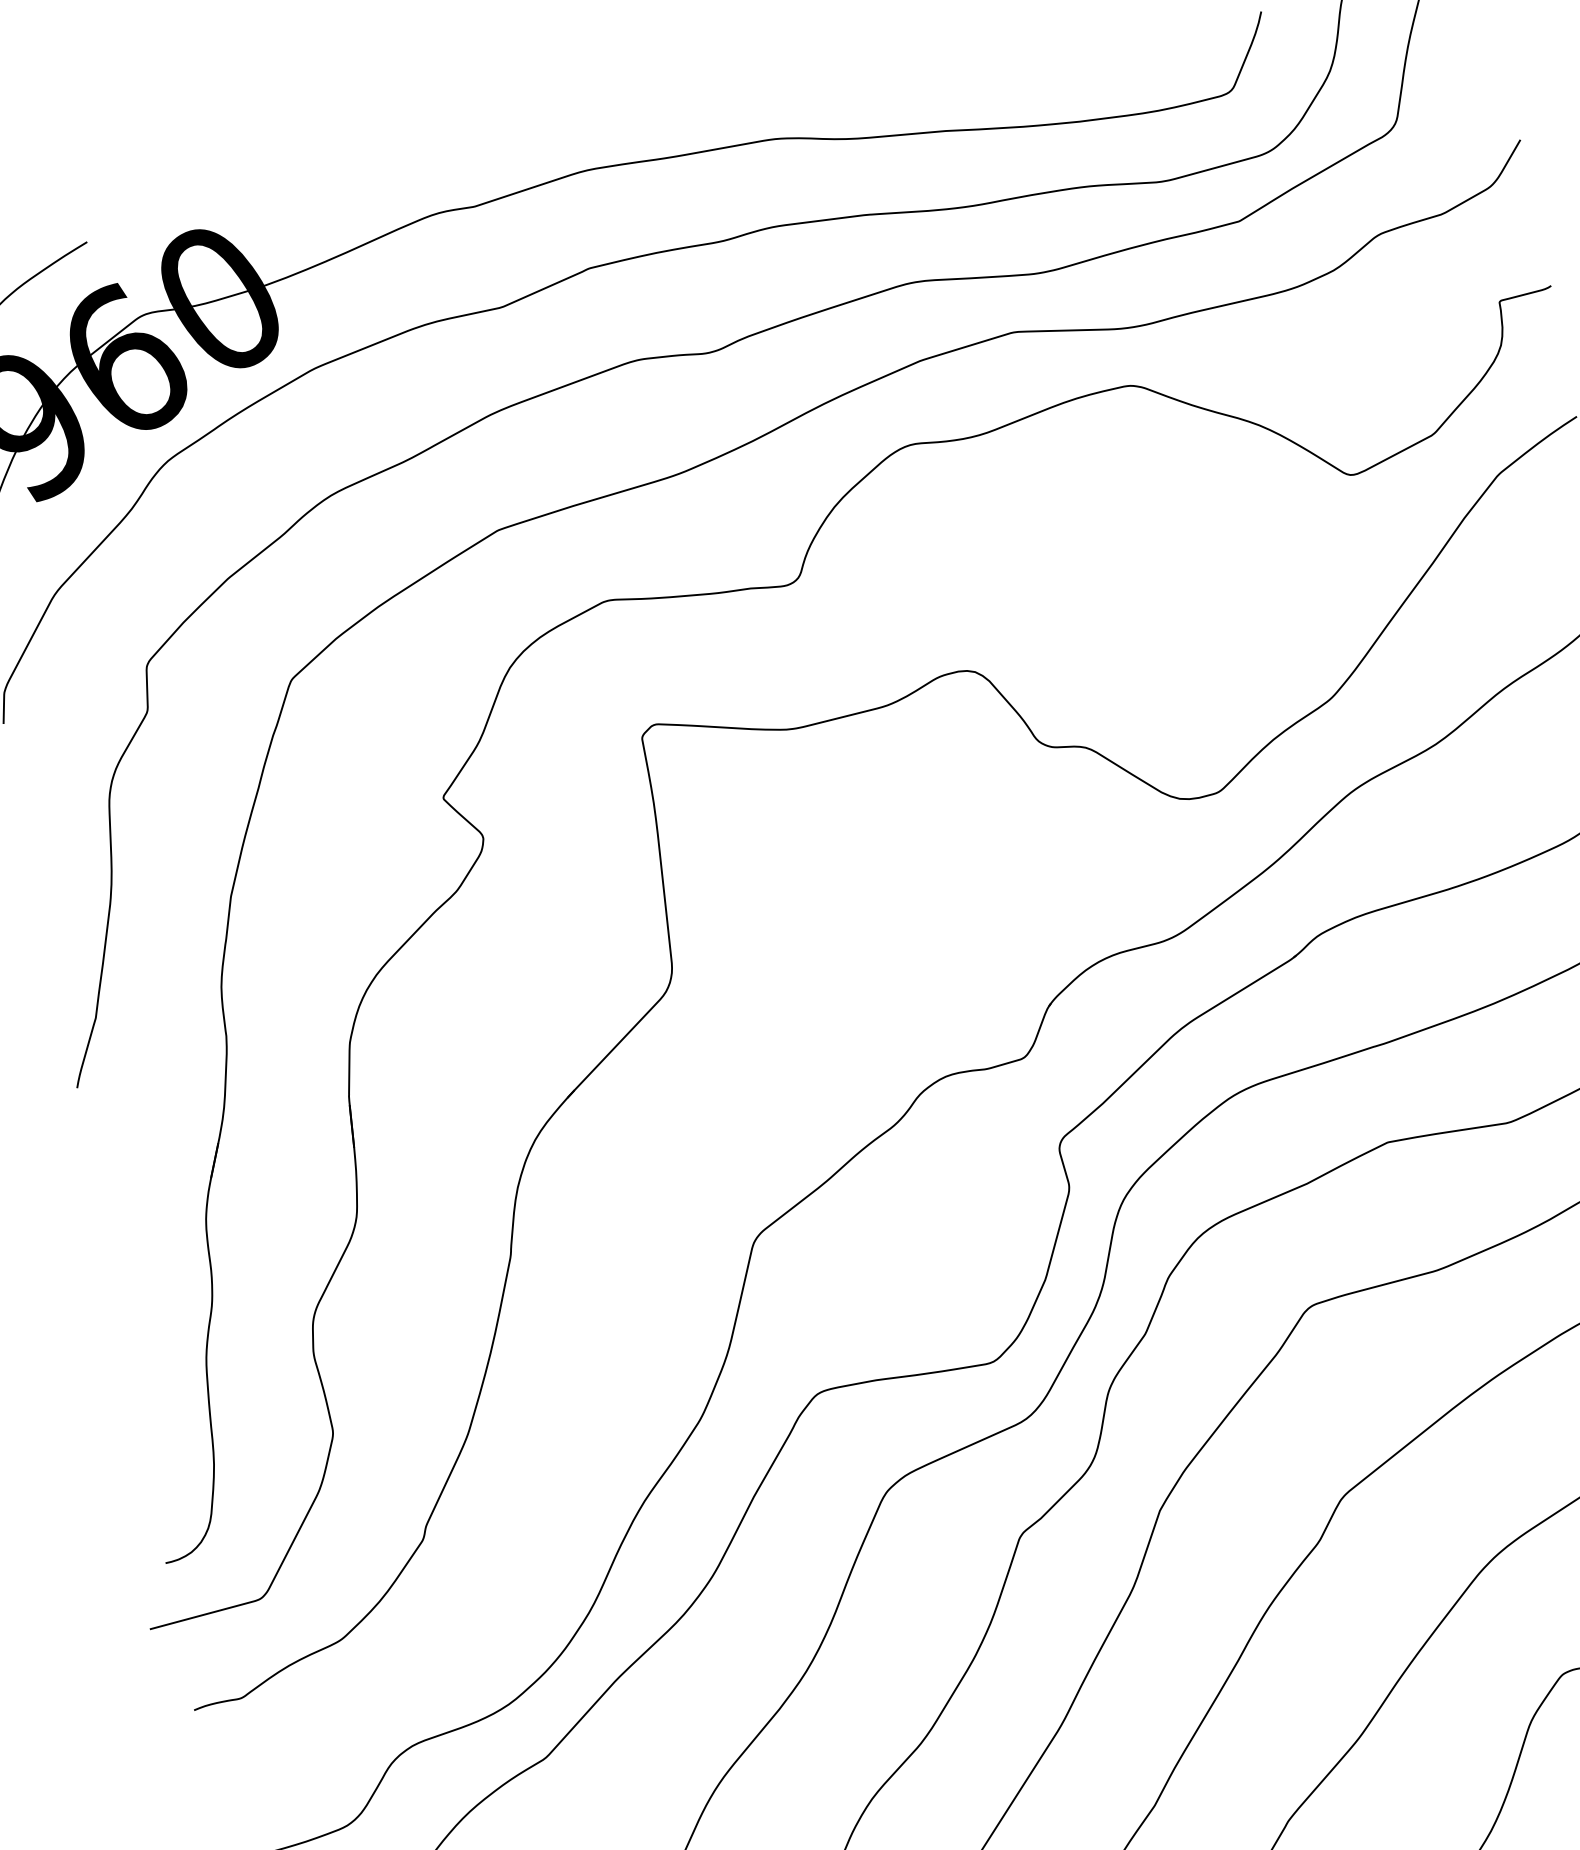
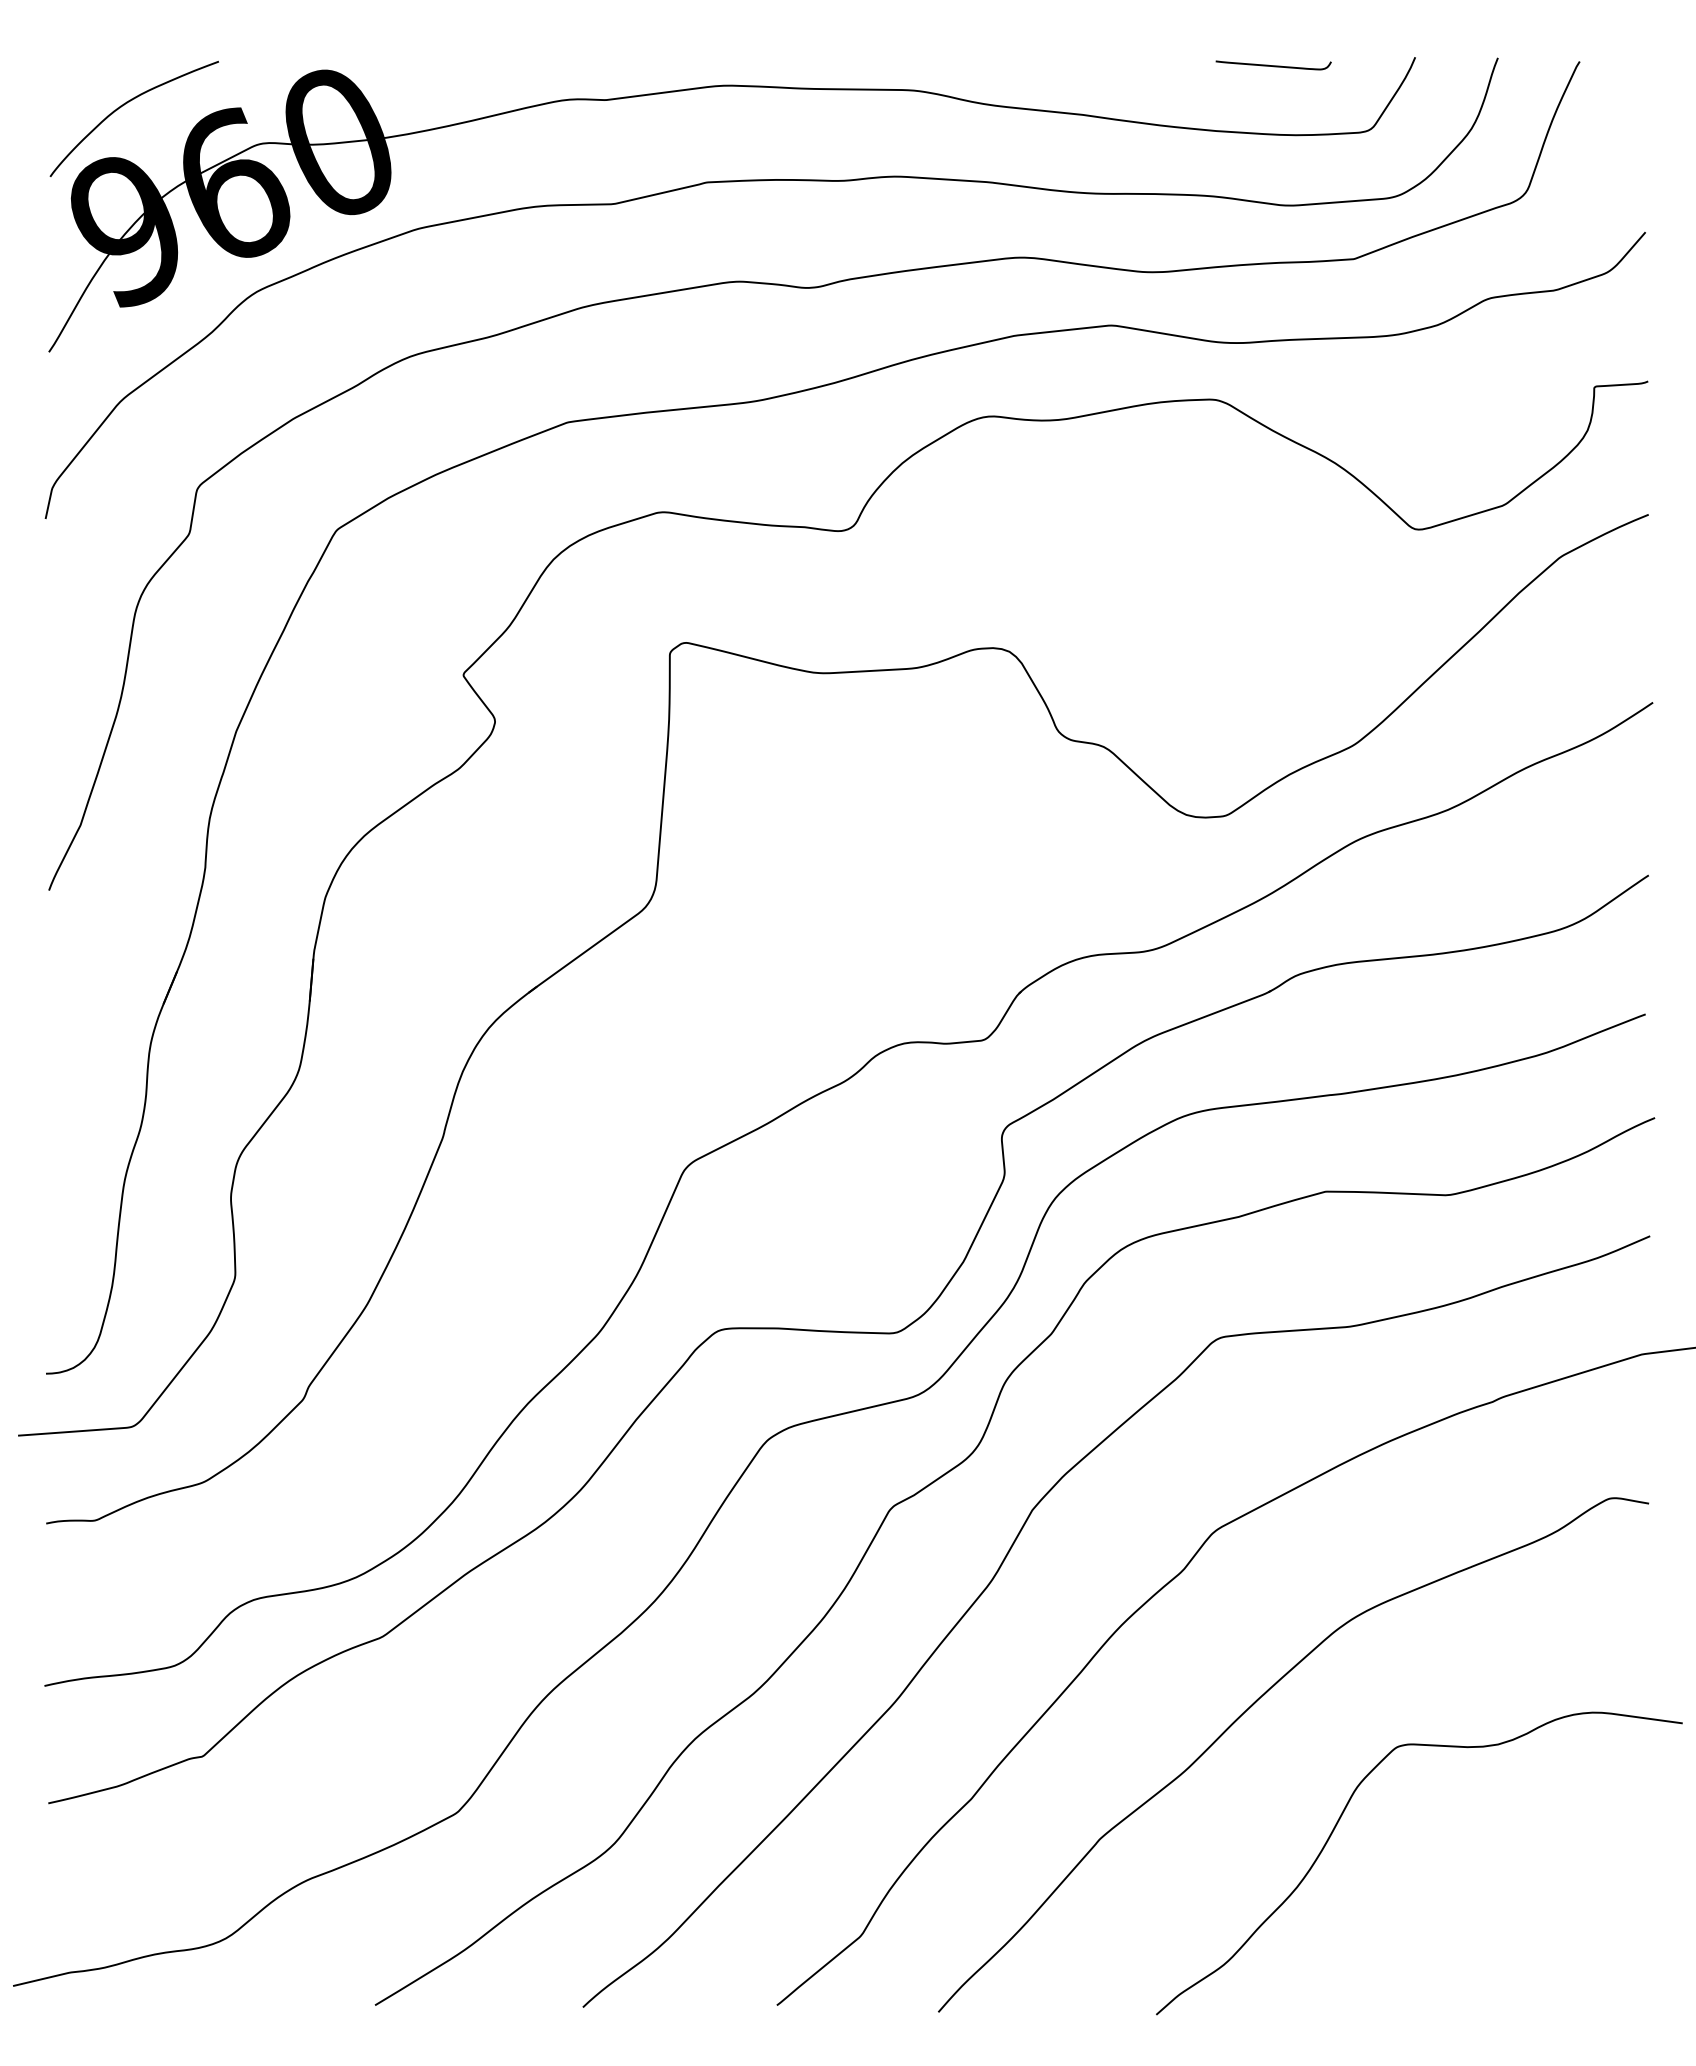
curve: (1123, 46) -> (1273, 65), added

